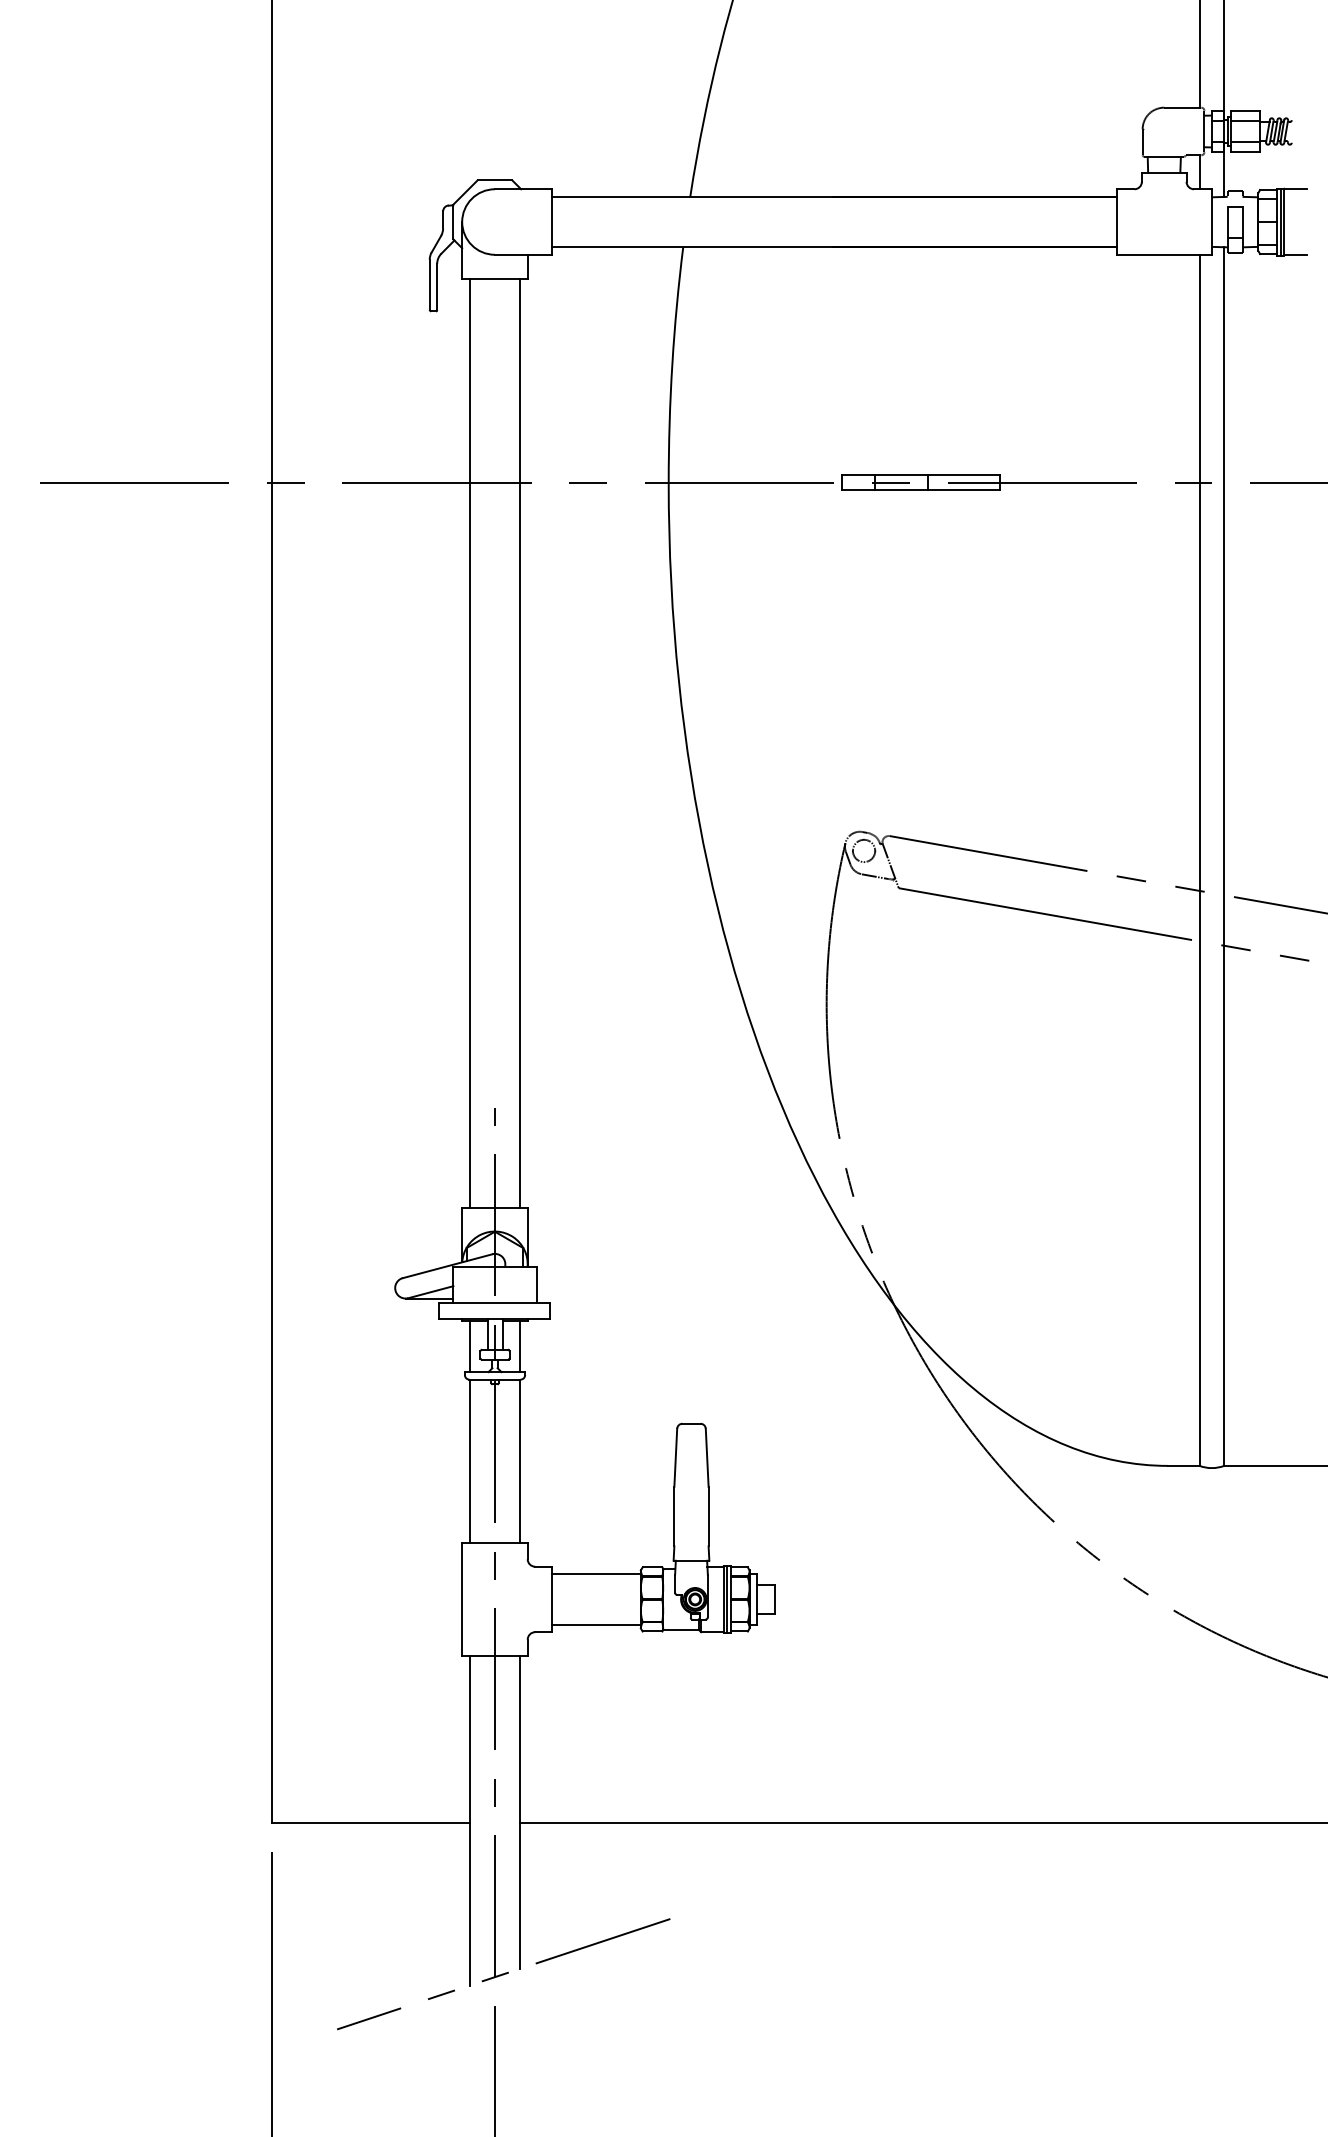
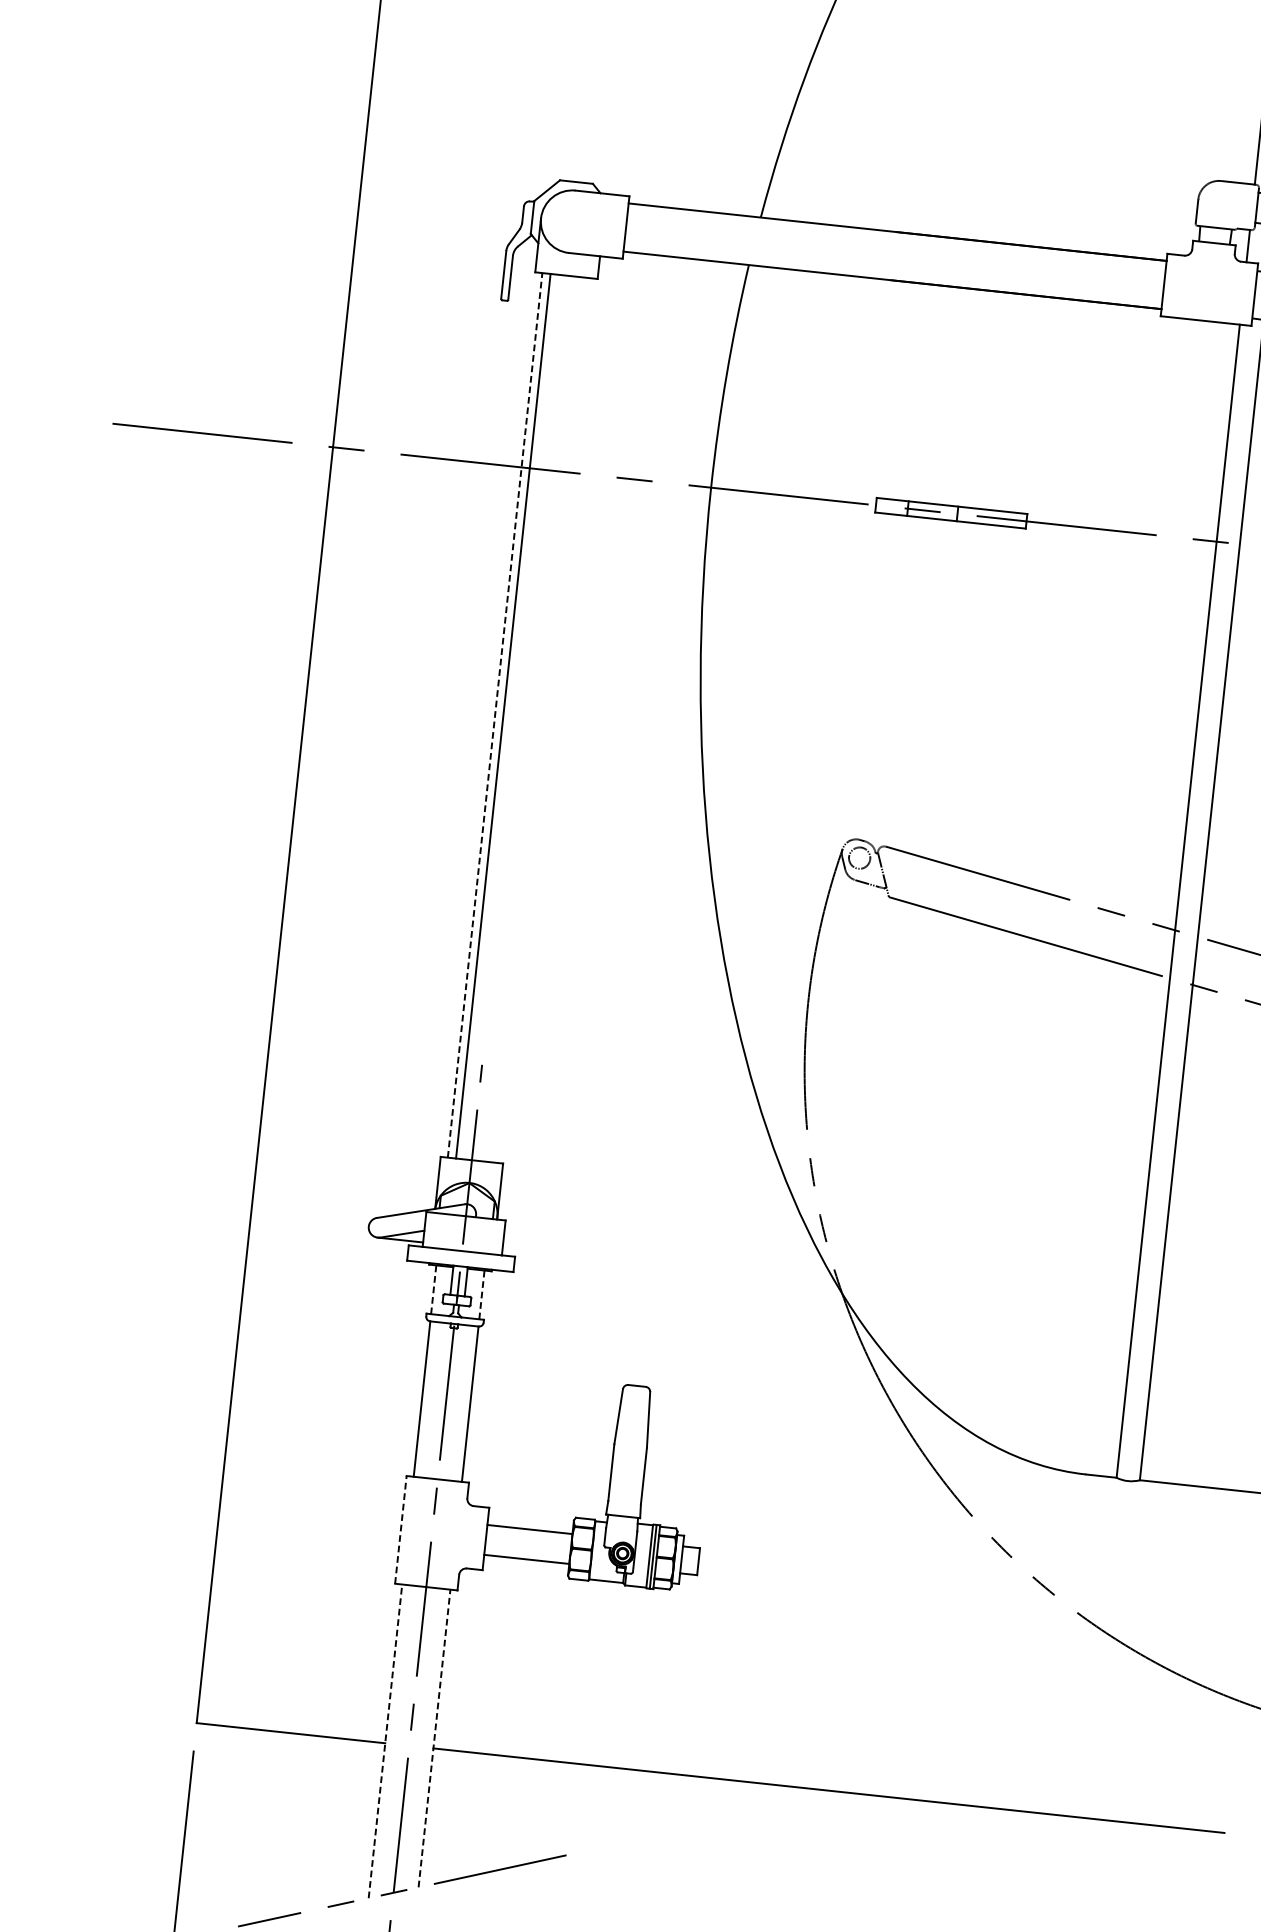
line: (520, 742) -> (503, 715), moved
line: (469, 743) -> (494, 715), solid -> dashed
line: (469, 1346) -> (433, 1289), solid -> dashed
line: (520, 1346) -> (482, 1294), solid -> dashed
line: (595, 1574) -> (526, 1559), moved
line: (462, 1599) -> (401, 1529), solid -> dashed
line: (595, 1624) -> (529, 1529), moved
line: (520, 1811) -> (434, 1737), solid -> dashed
line: (469, 1820) -> (385, 1741), solid -> dashed

